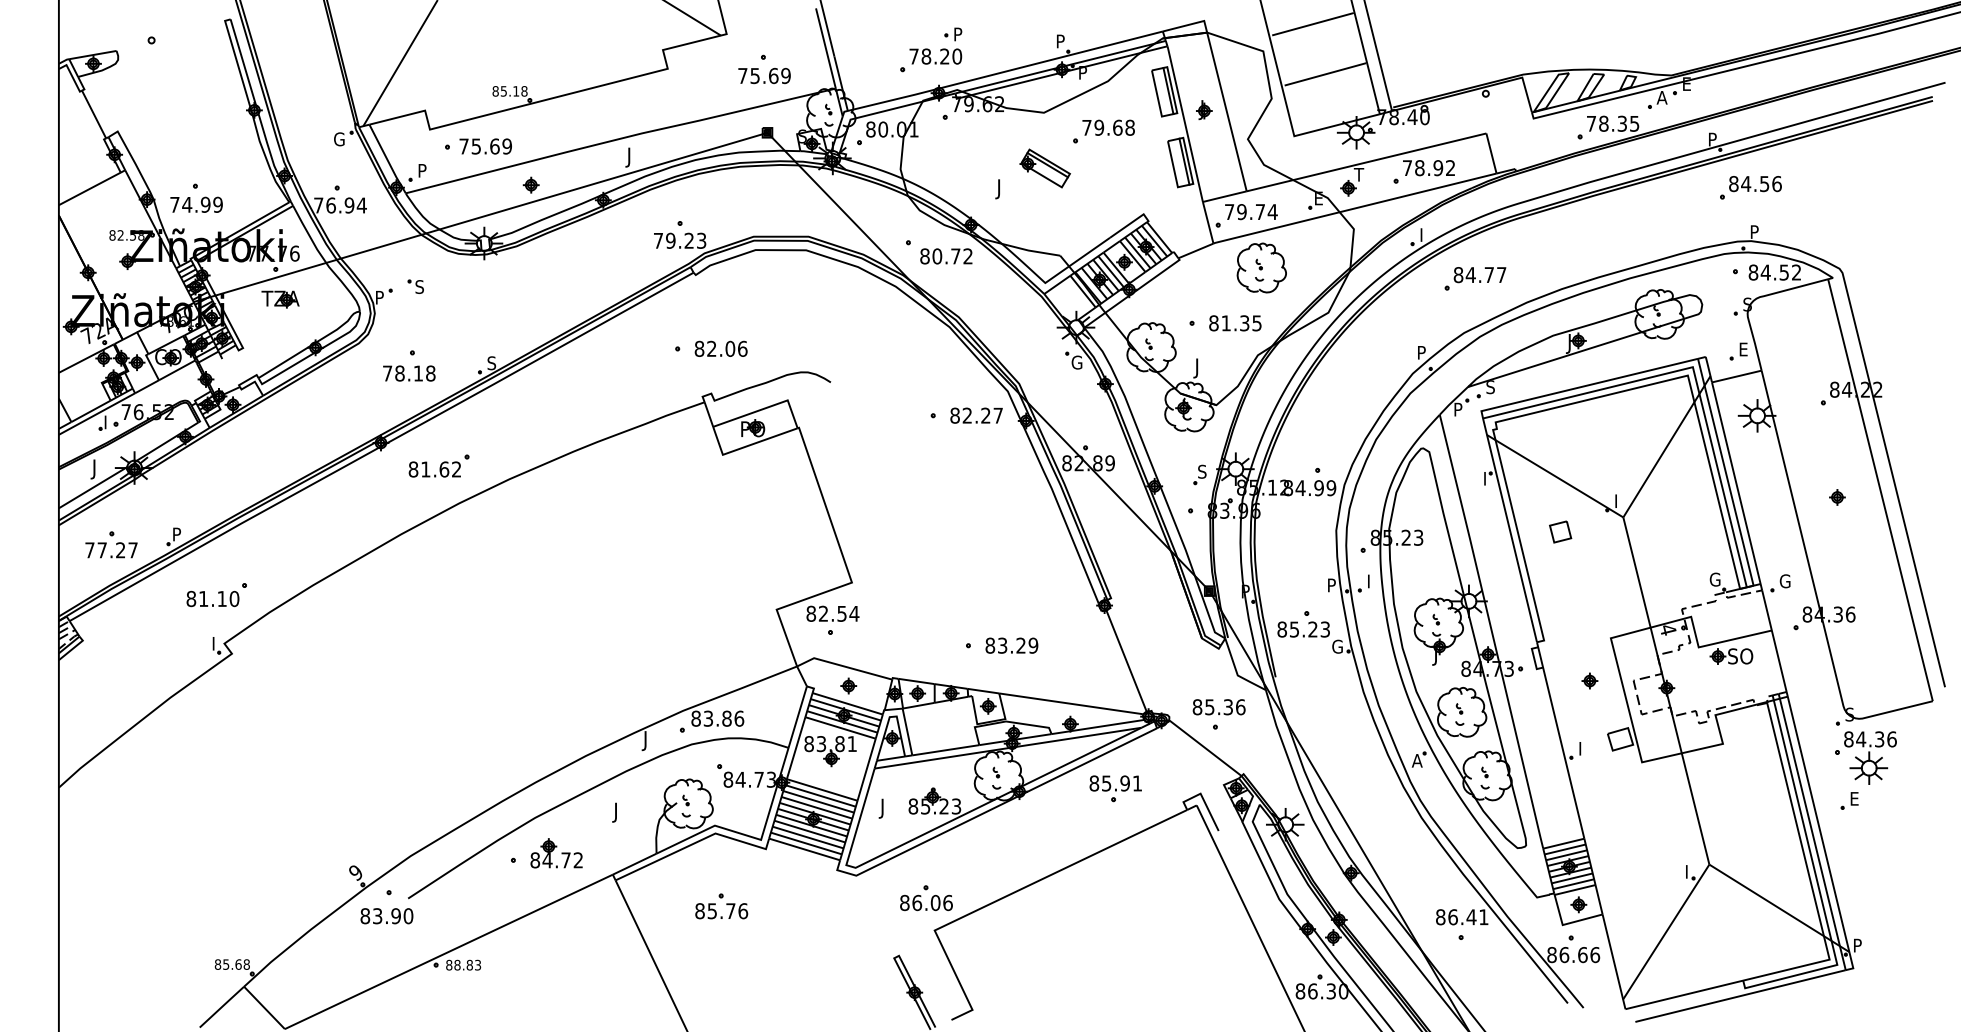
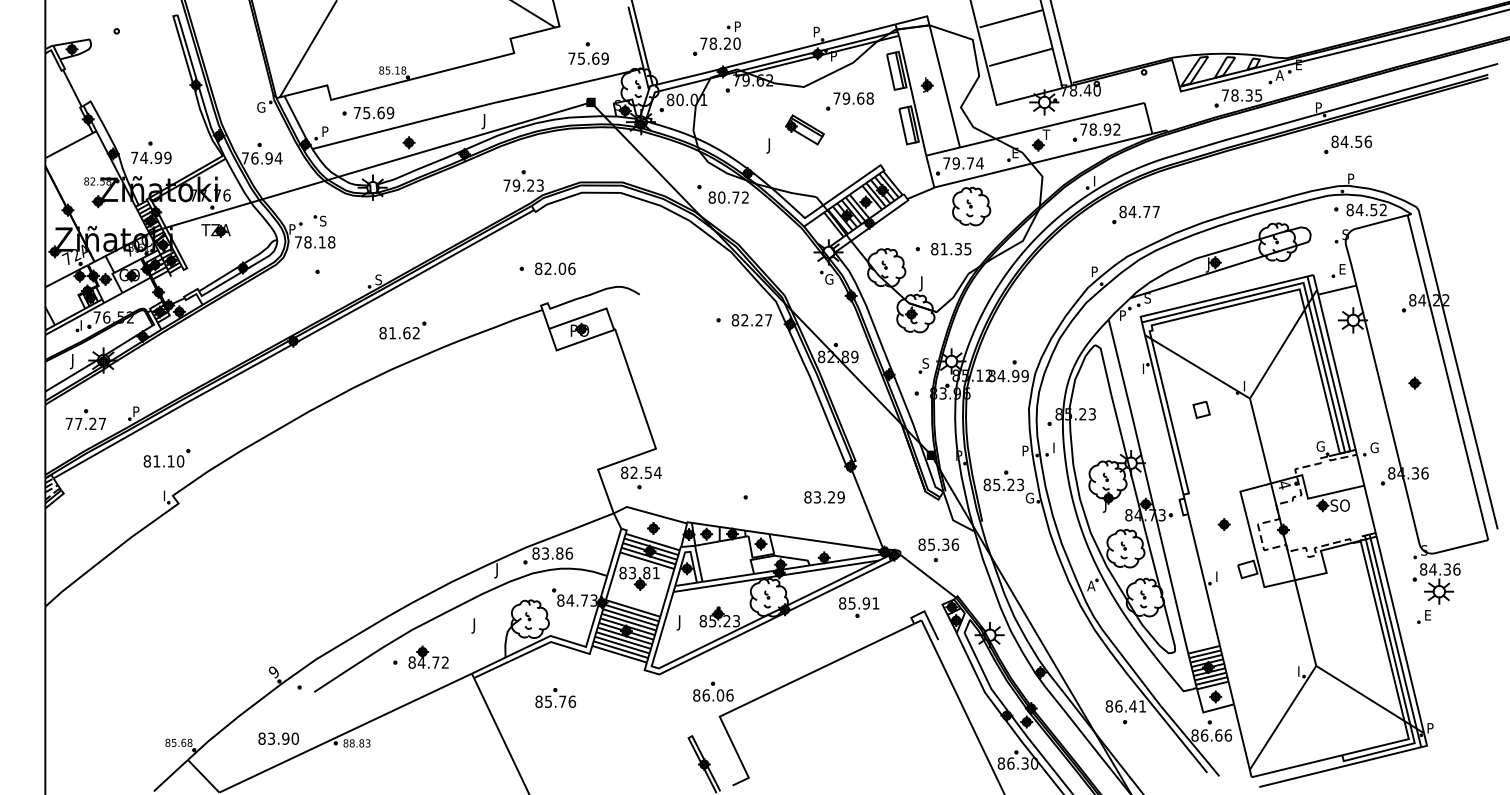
text: (409, 373) -> (315, 242), moved
part: (438, 465) -> (402, 330), moved
text: (1011, 645) -> (824, 497), moved
text: (386, 916) -> (278, 738), moved

